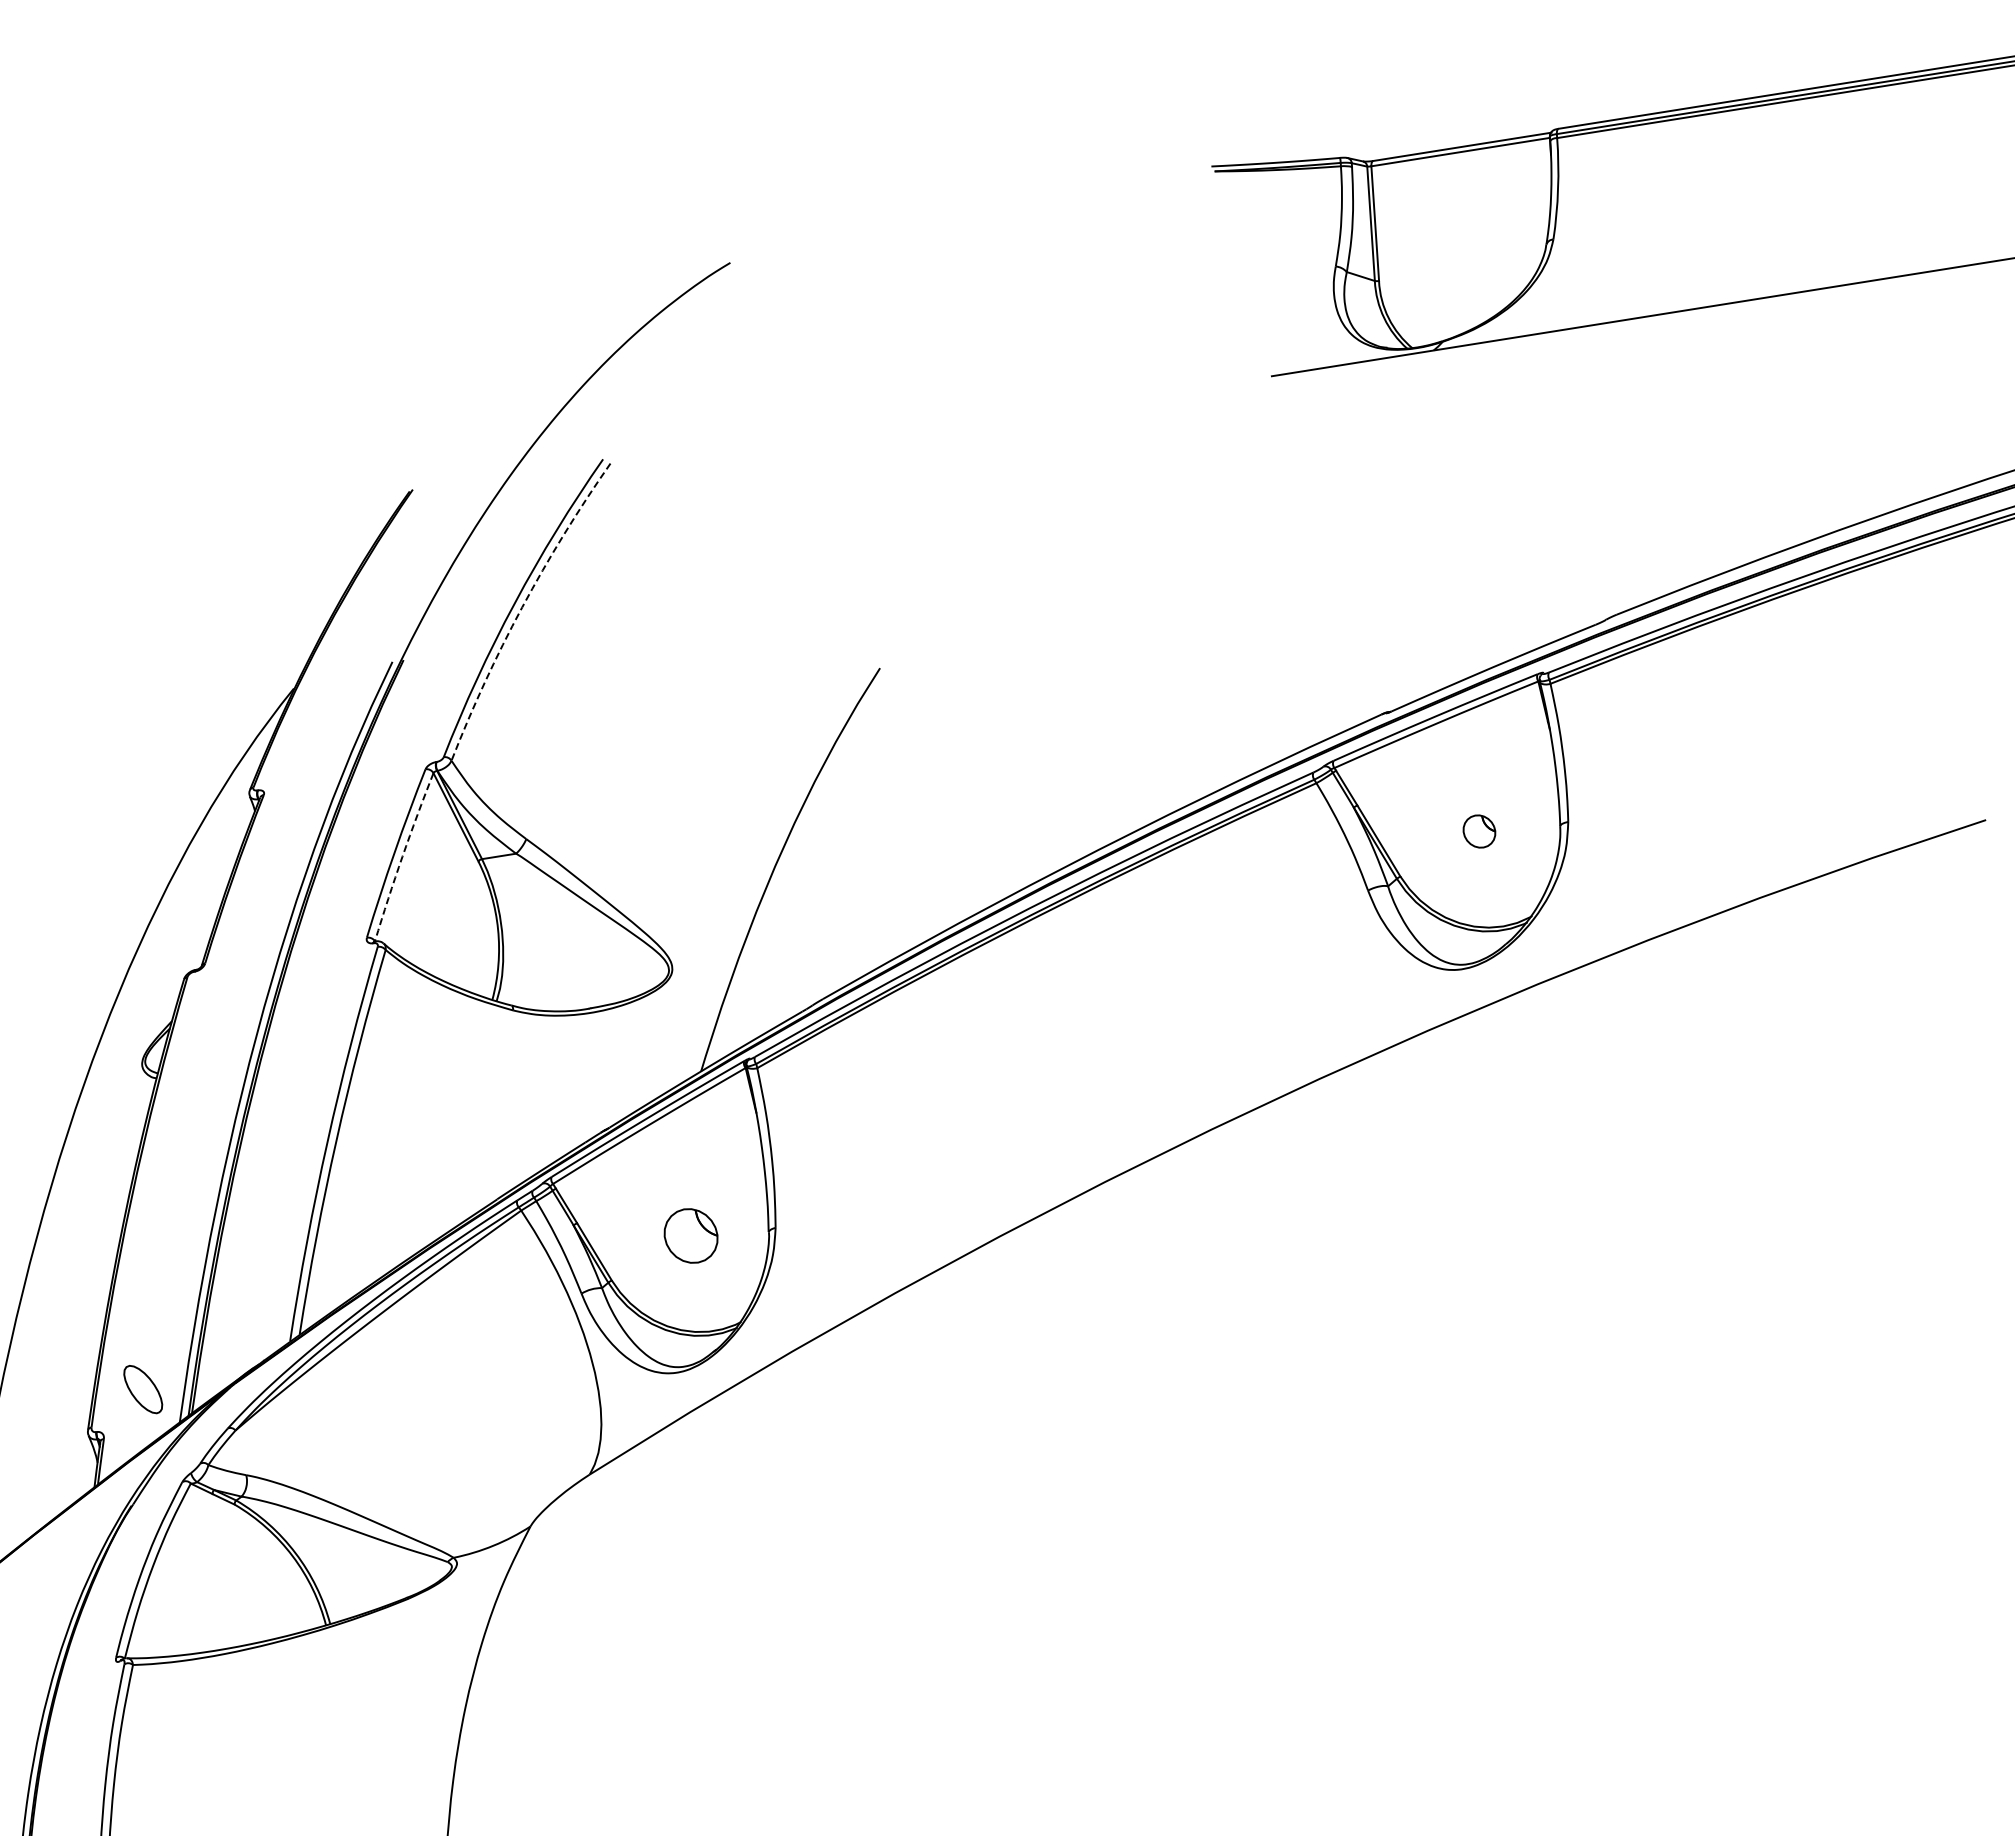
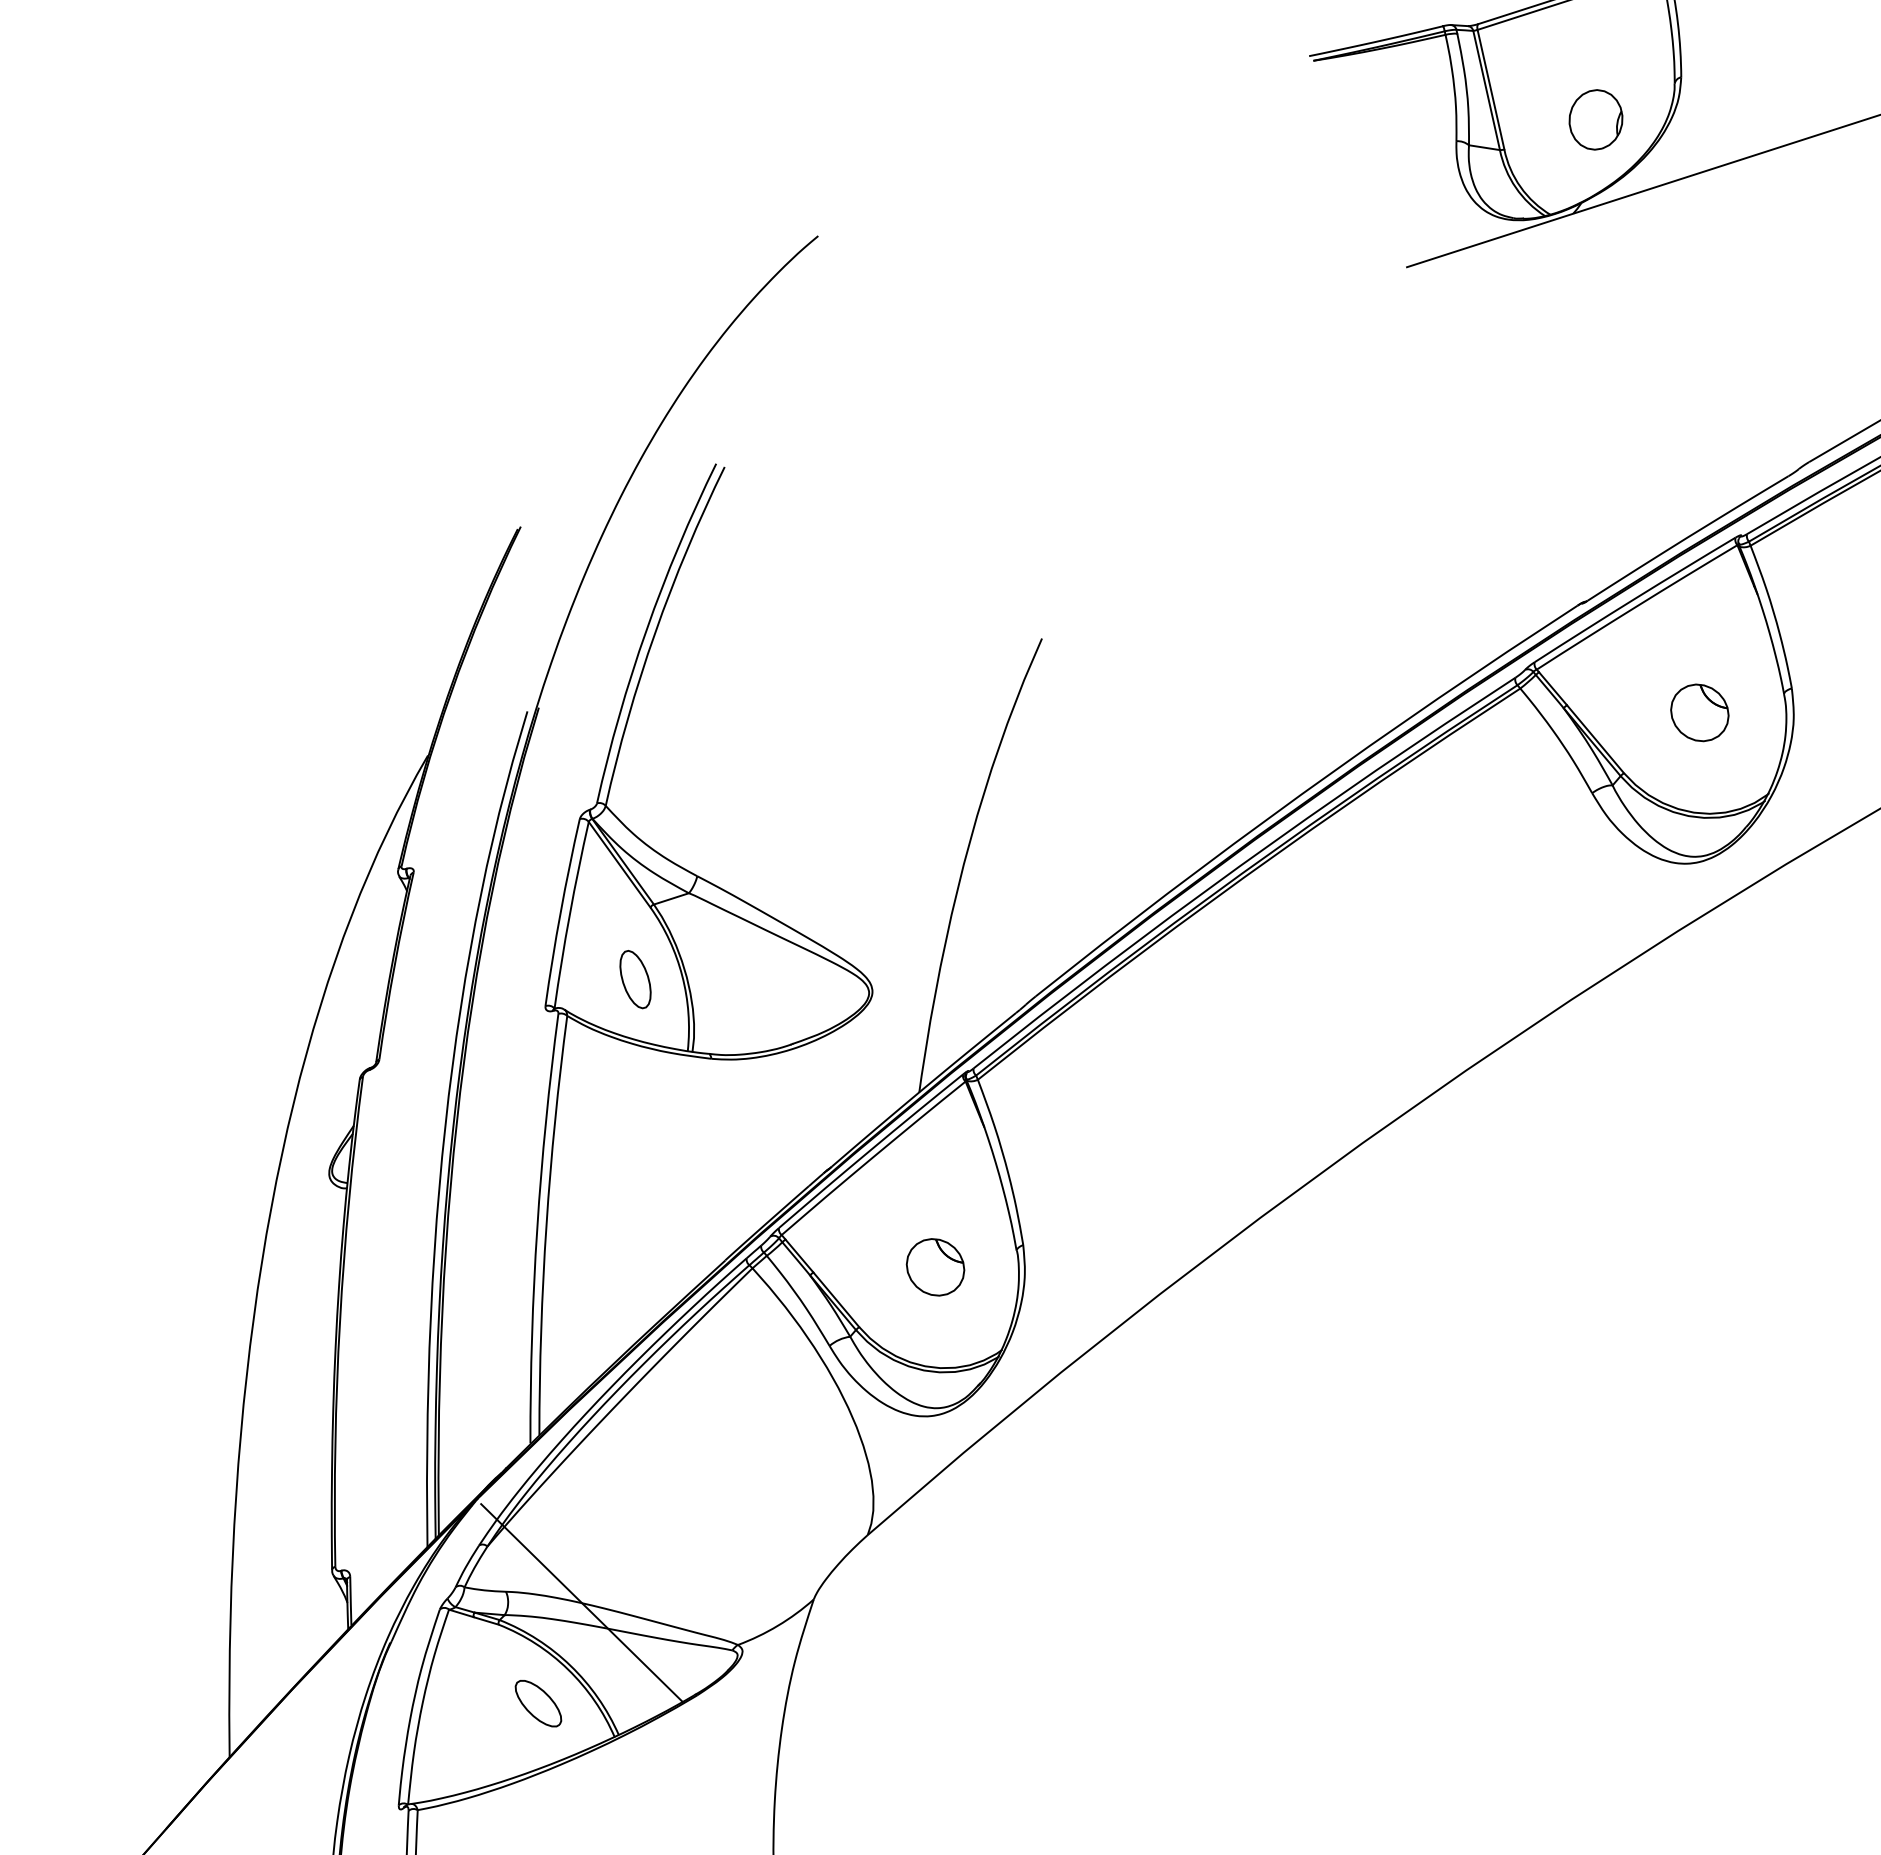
part: (1468, 266) -> (1596, 119), added
arc: (522, 607) -> (655, 632), dashed -> solid
part: (1479, 831) -> (1699, 712), size x1.67
arc: (402, 856) -> (569, 914), dashed -> solid
part: (453, 925) -> (634, 979), added
part: (143, 1389) -> (538, 1703), moved
line: (314, 1496) -> (581, 1603), added

